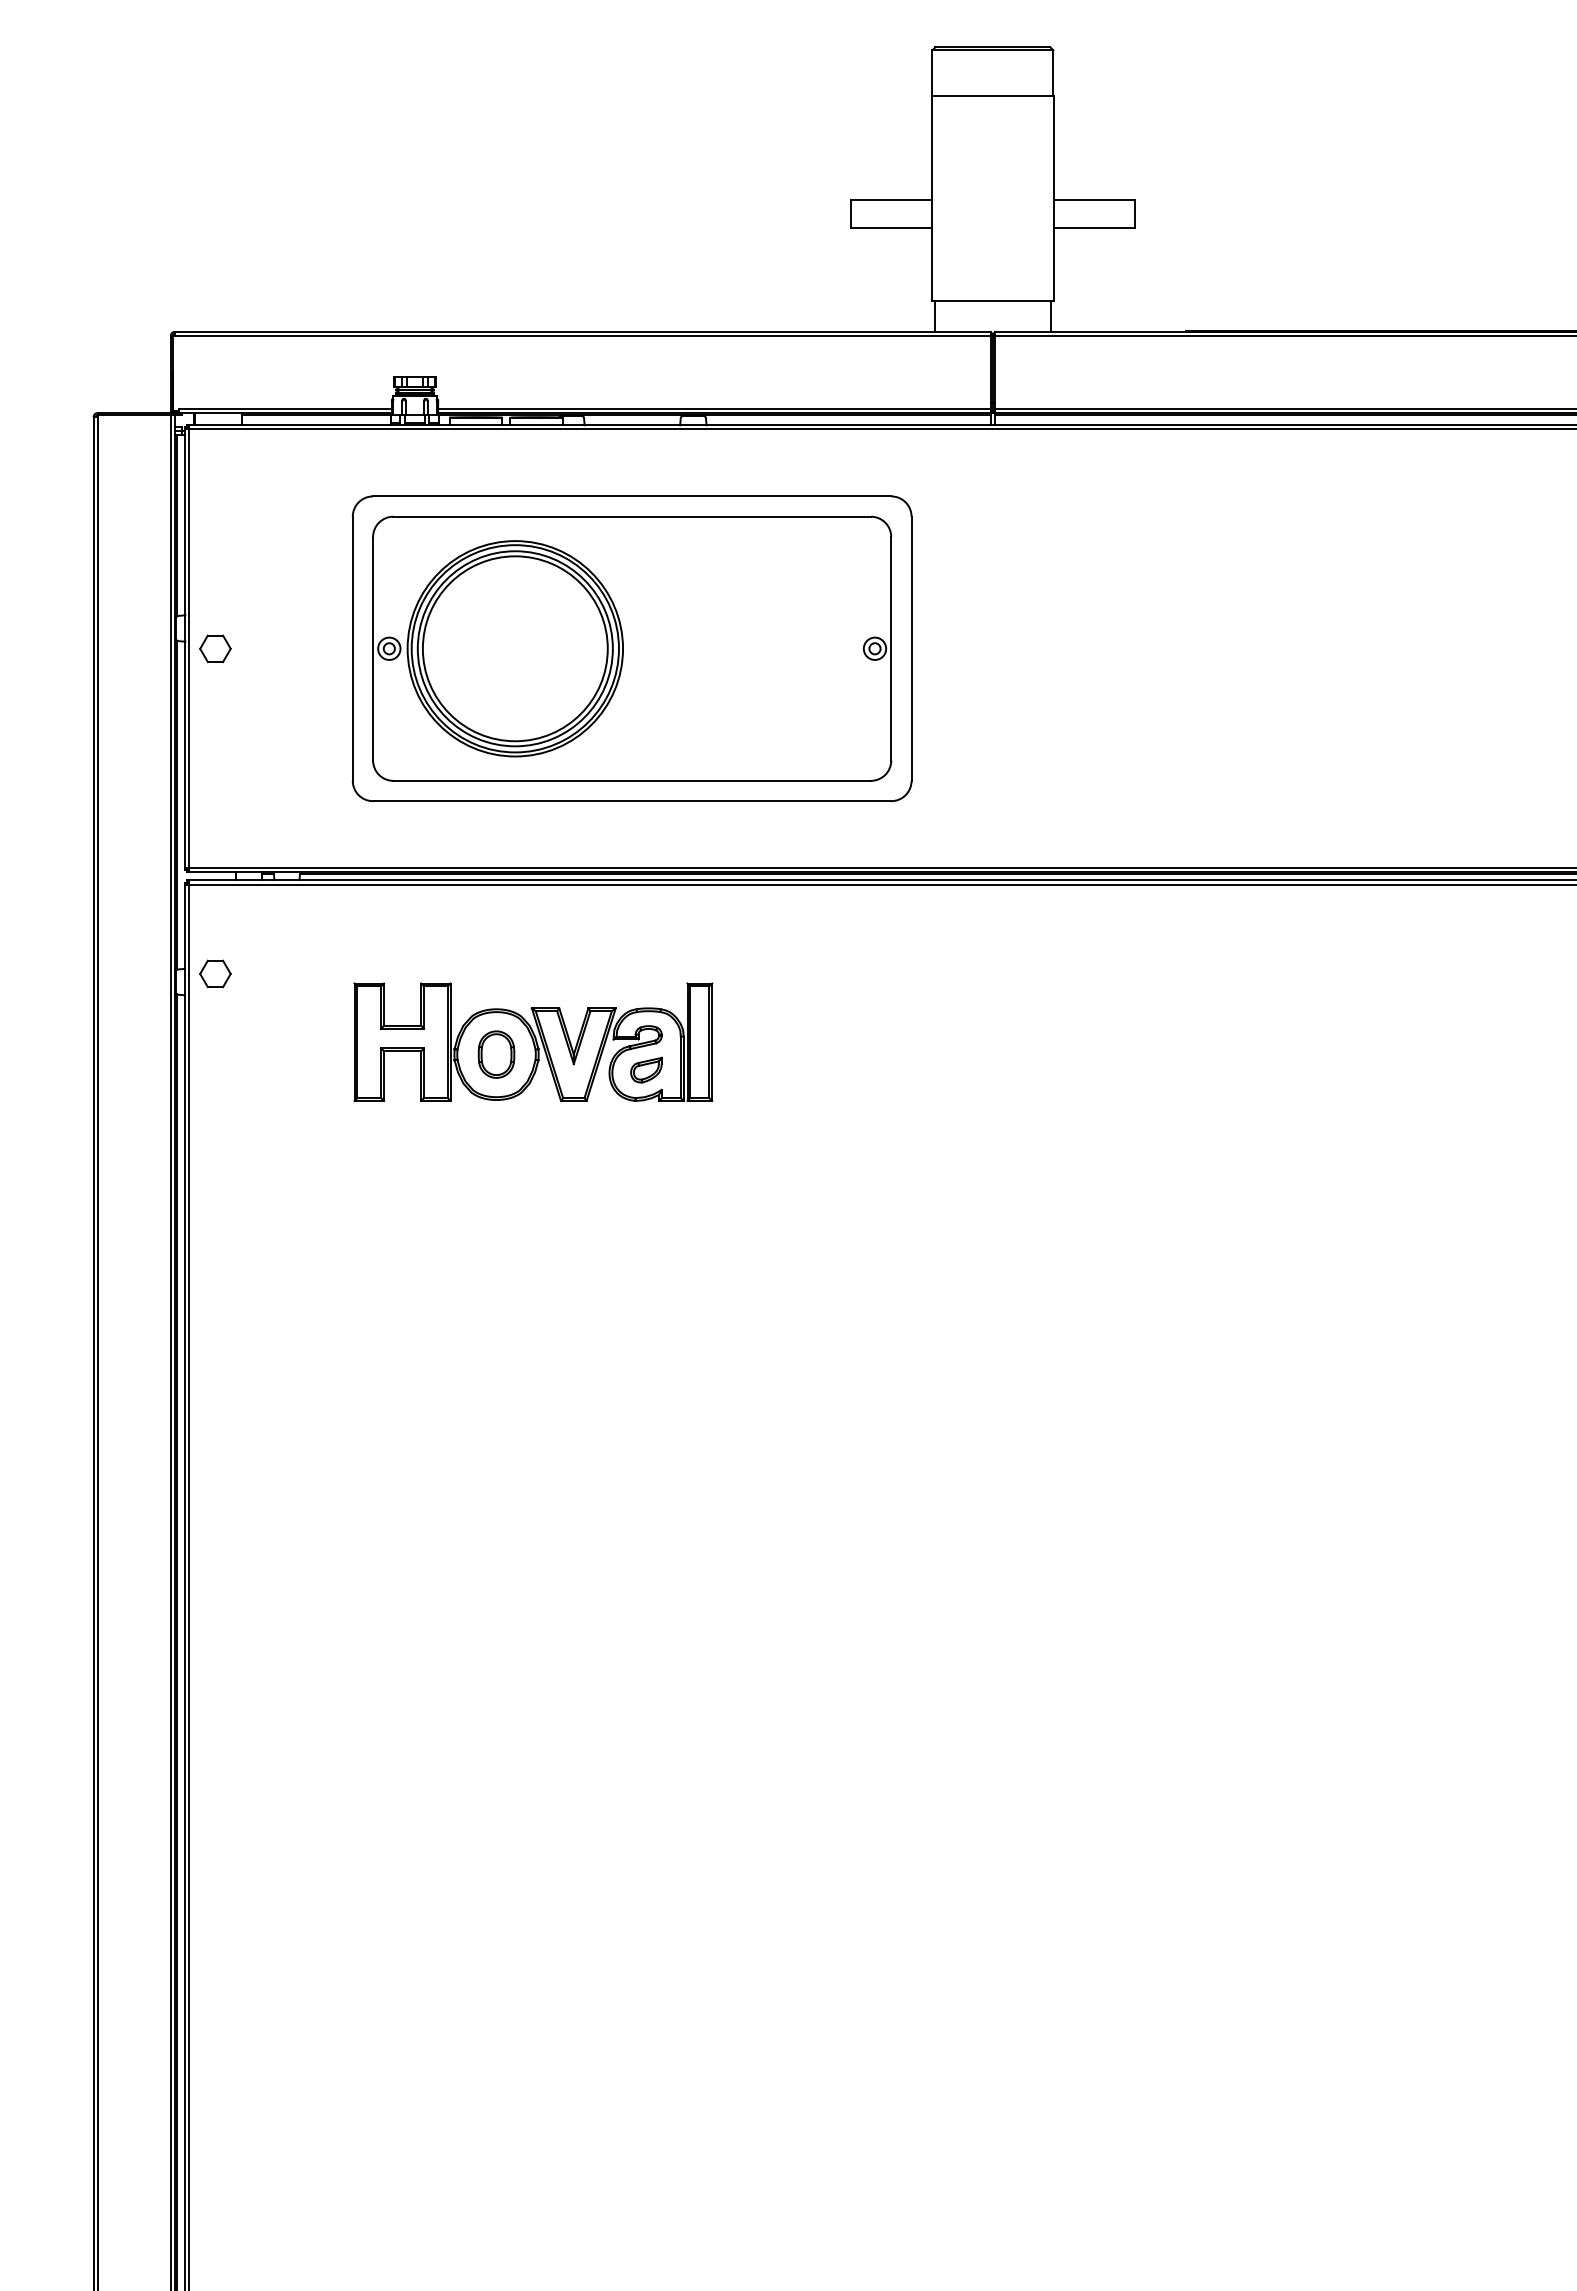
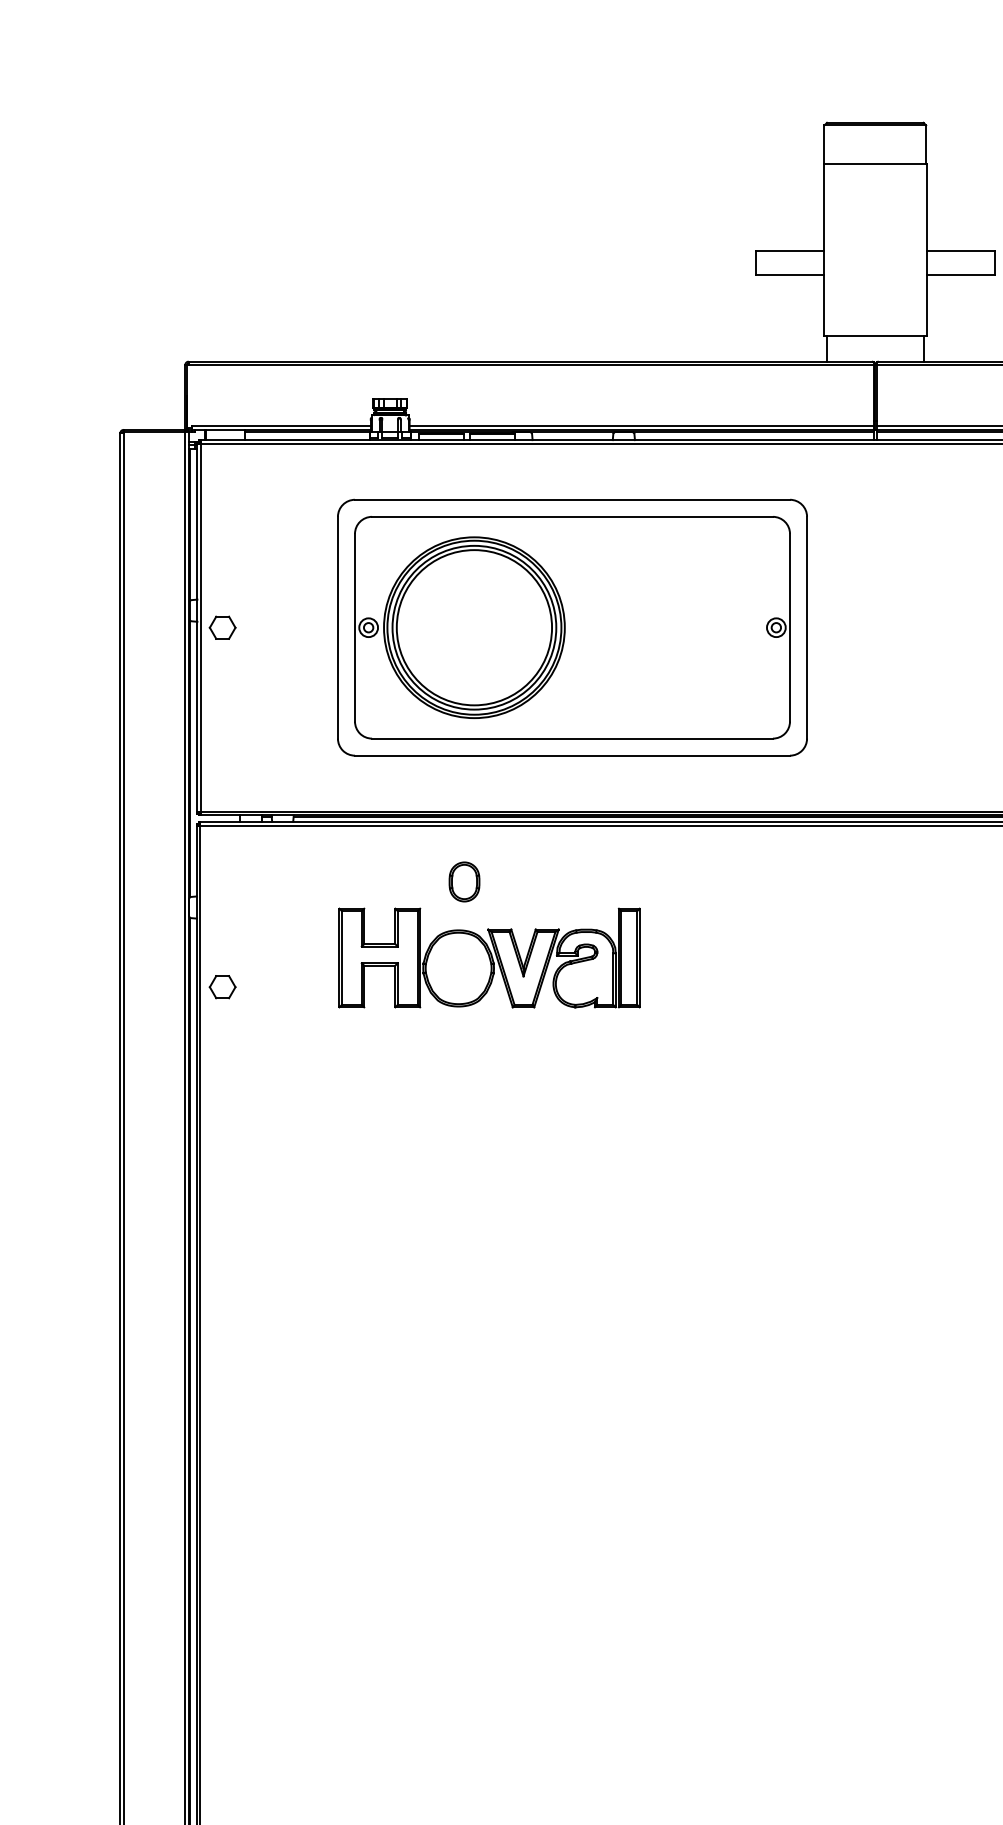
part: (215, 973) -> (222, 986), moved
part: (496, 1054) -> (464, 881), moved
part: (646, 1069) -> (584, 980), removed

